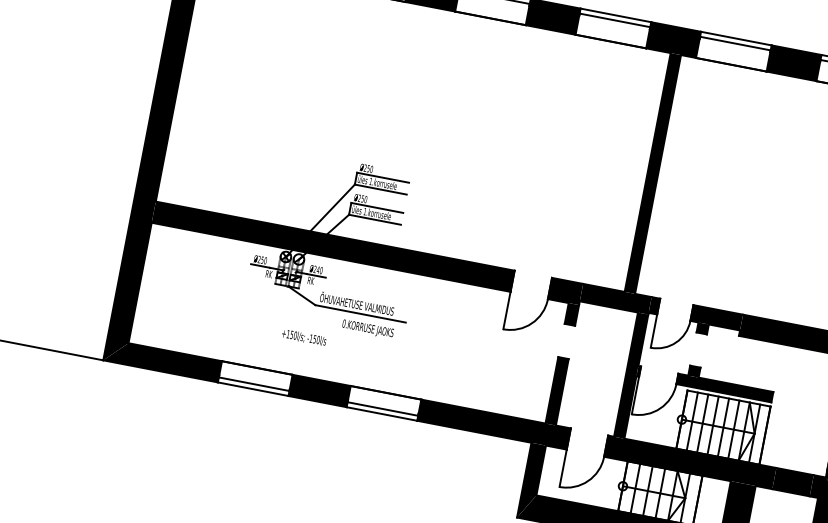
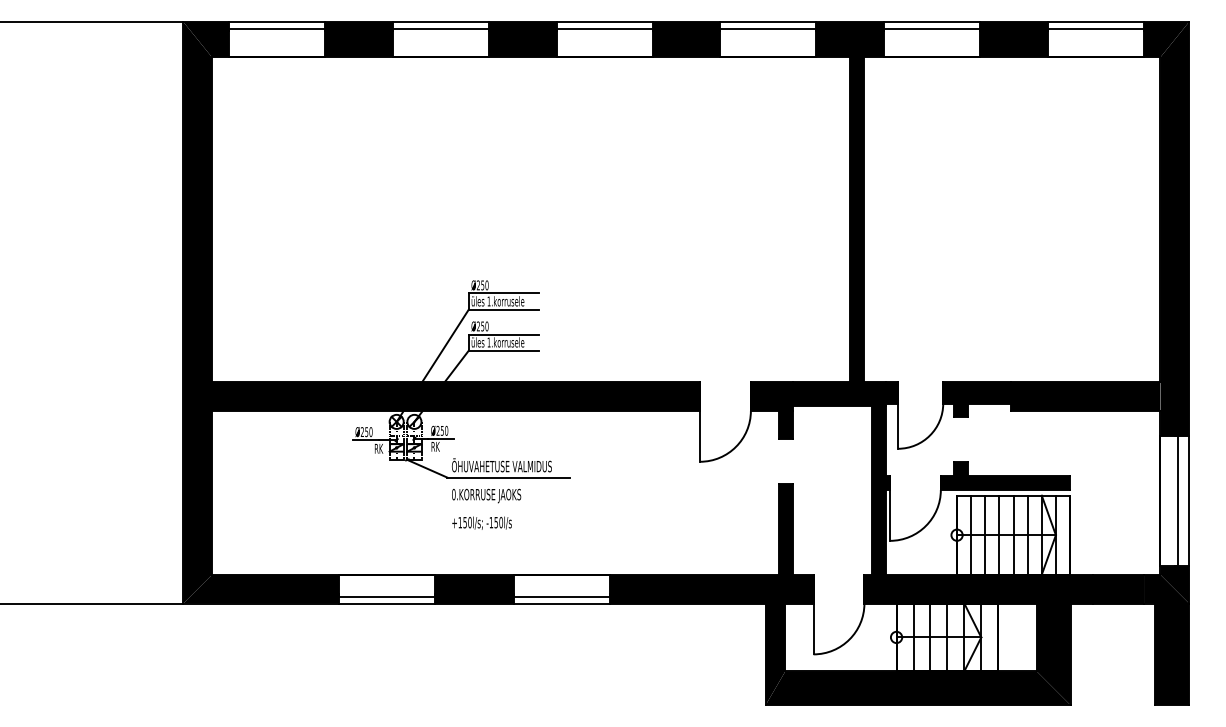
text: (317, 269) -> (441, 430), Ø240 -> Ø250
text: (368, 328) -> (486, 495), moved
text: (303, 337) -> (481, 522), moved

